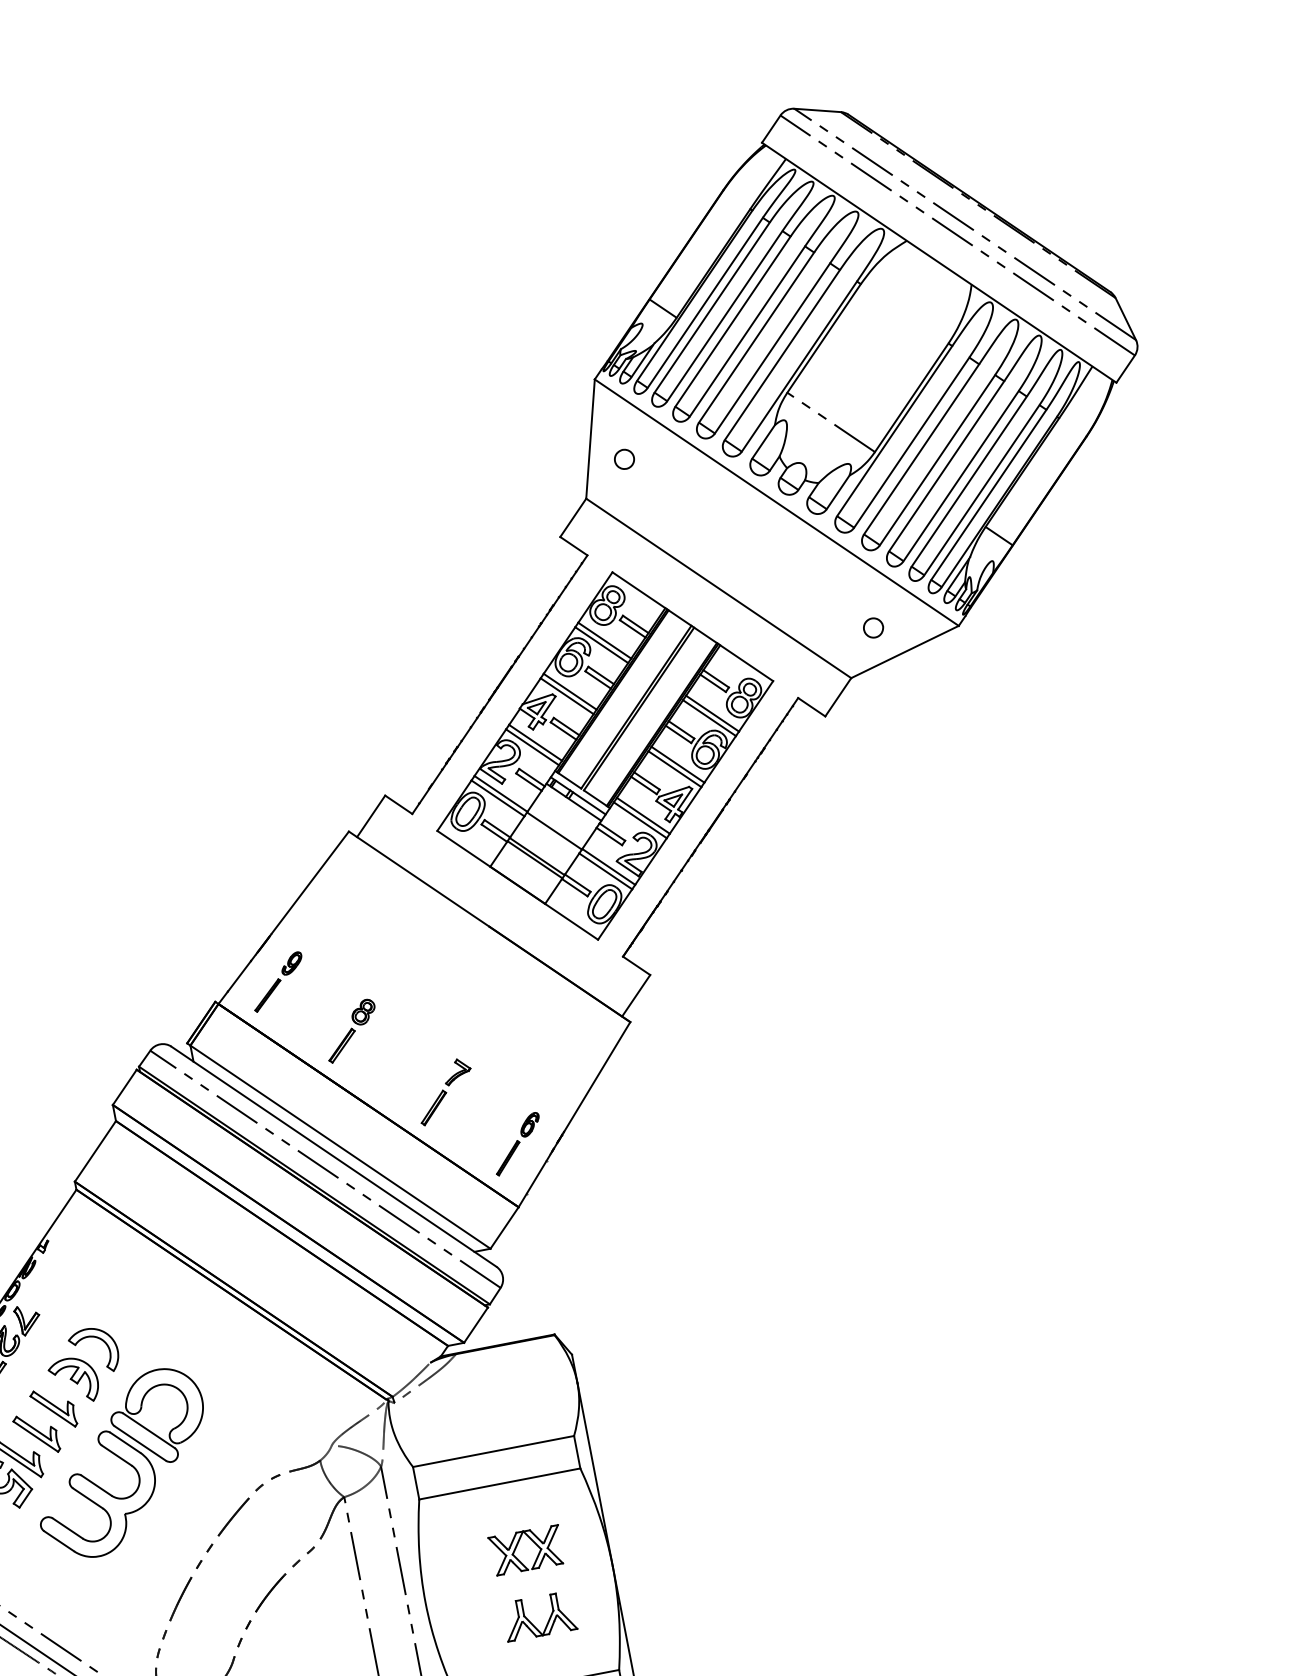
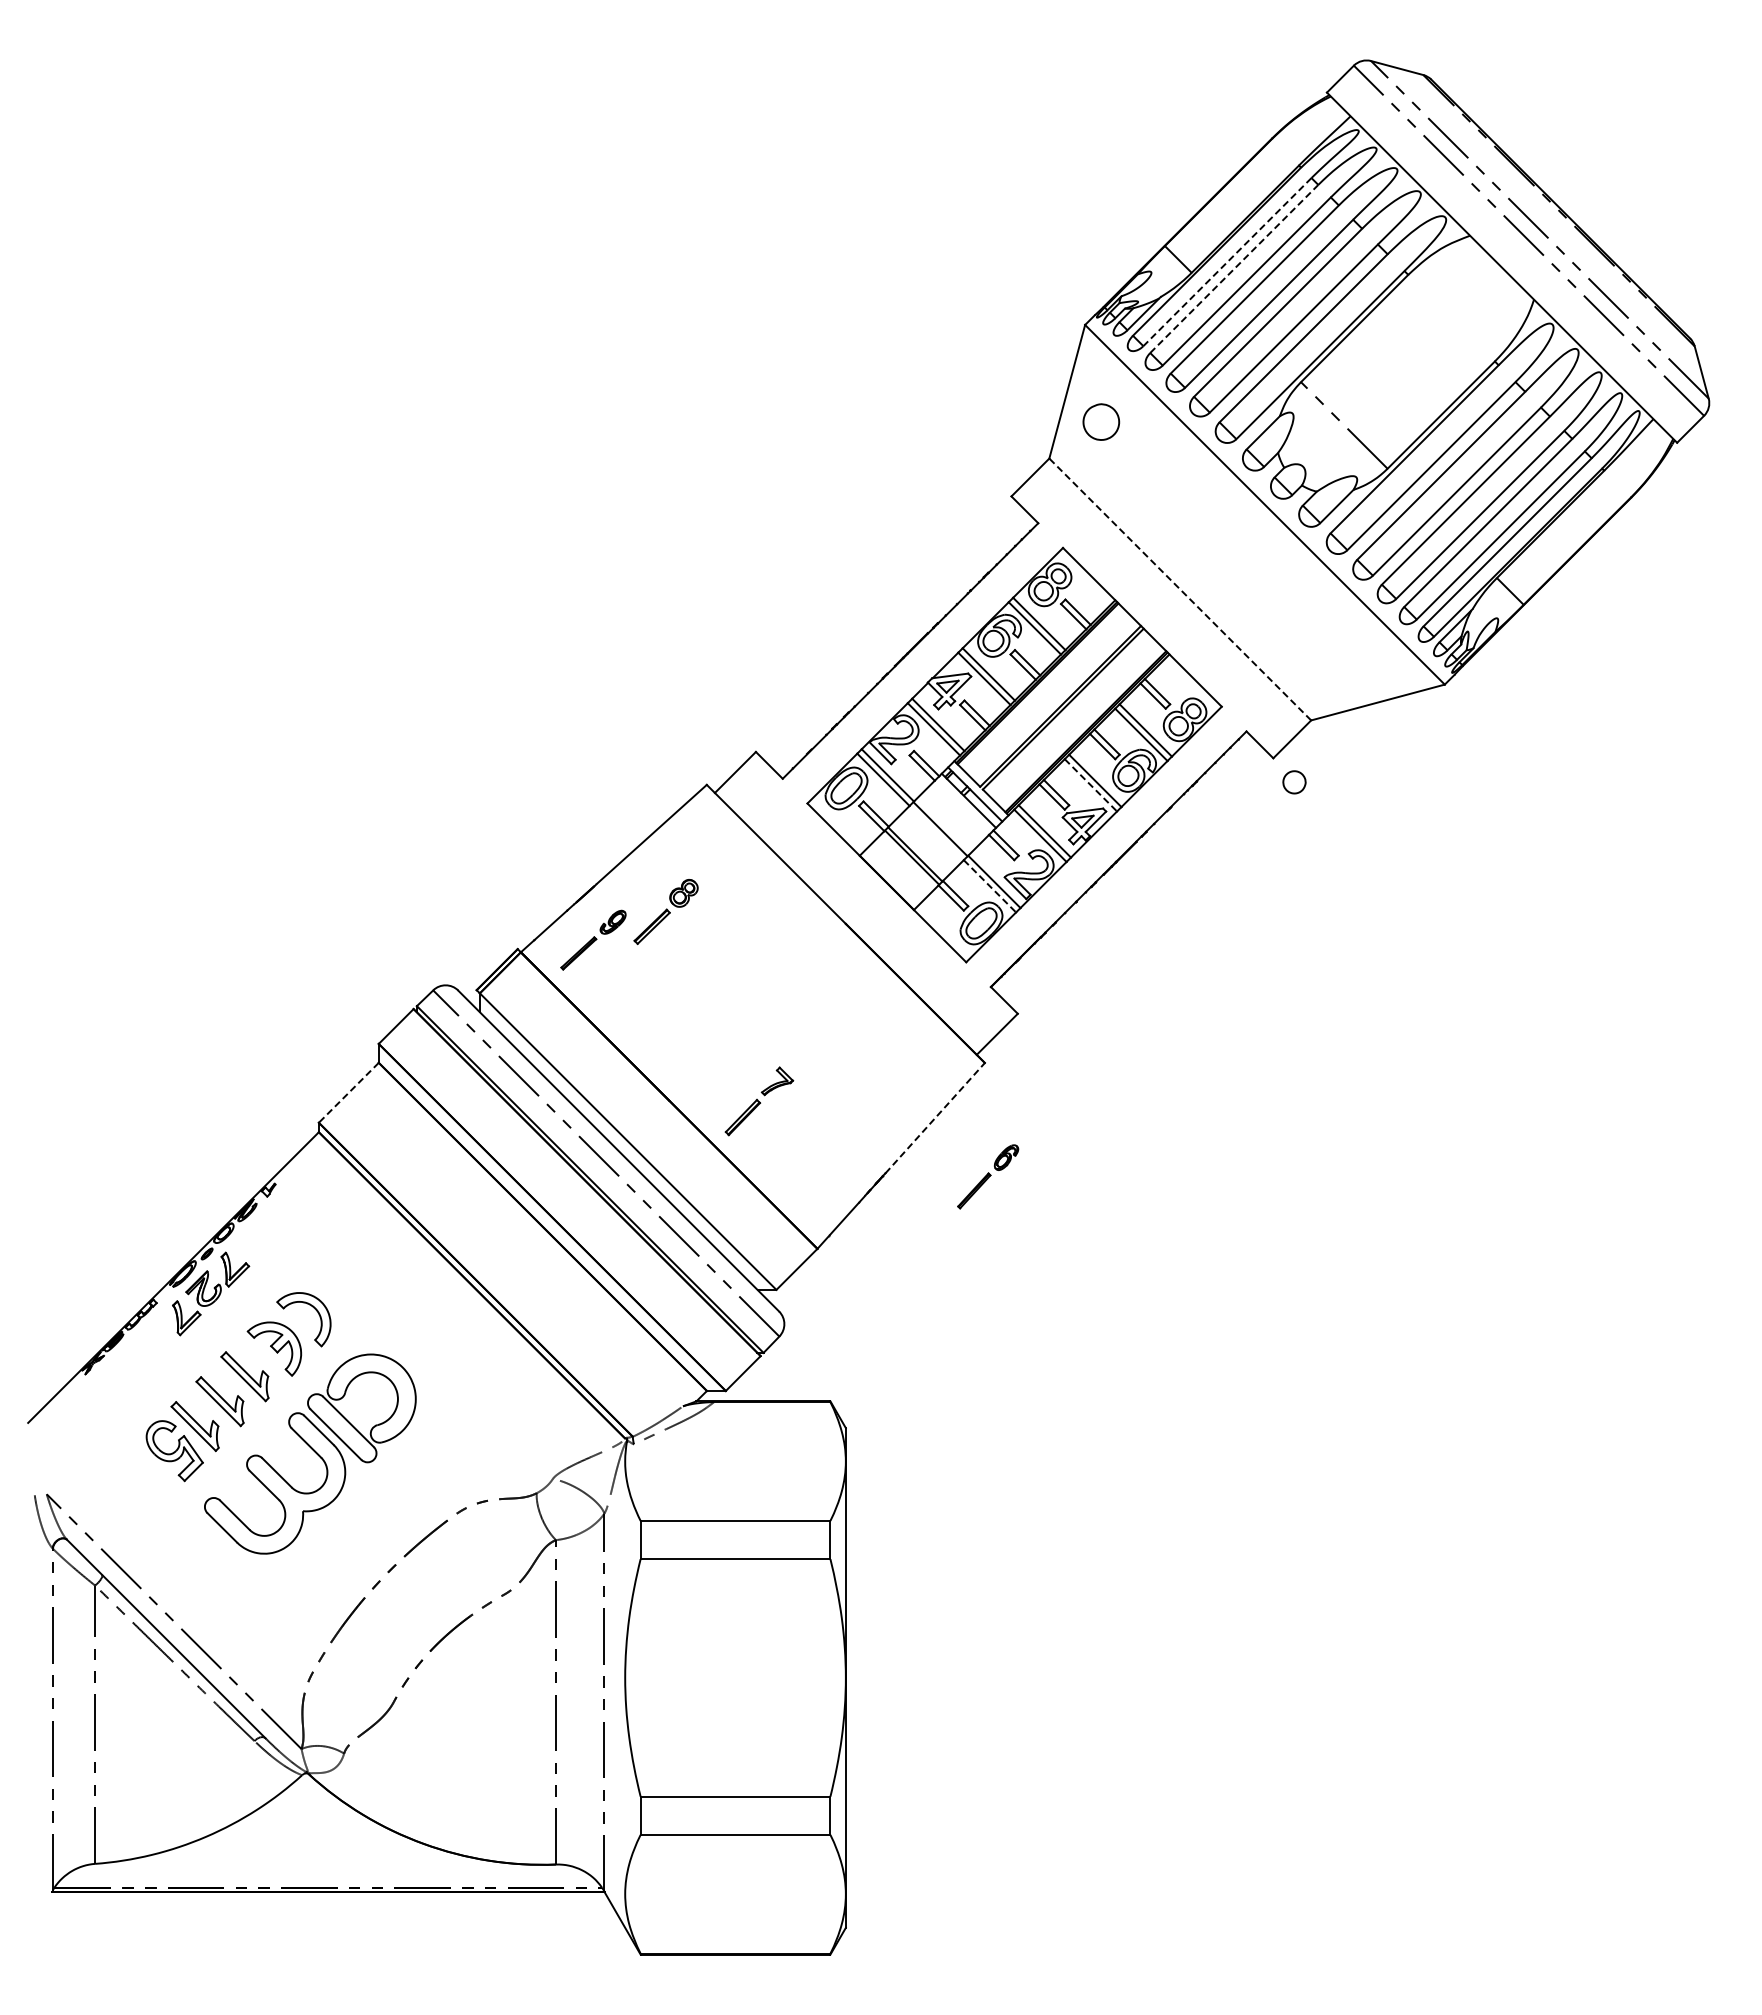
line: (705, 303) -> (1227, 262), solid -> dashed
line: (712, 307) -> (1234, 268), solid -> dashed
part: (624, 459) -> (1101, 422), size x1.6
line: (718, 588) -> (1179, 589), solid -> dashed
part: (873, 628) -> (1294, 782), moved
line: (674, 769) -> (1090, 785), solid -> dashed
line: (605, 871) -> (989, 886), solid -> dashed
part: (350, 1030) -> (665, 911), moved
line: (597, 1076) -> (935, 1117), solid -> dashed
part: (517, 1143) -> (988, 1176), moved
line: (95, 1152) -> (348, 1093), solid -> dashed
part: (517, 1546) -> (741, 1634), removed
part: (531, 1622) -> (741, 1723), removed

